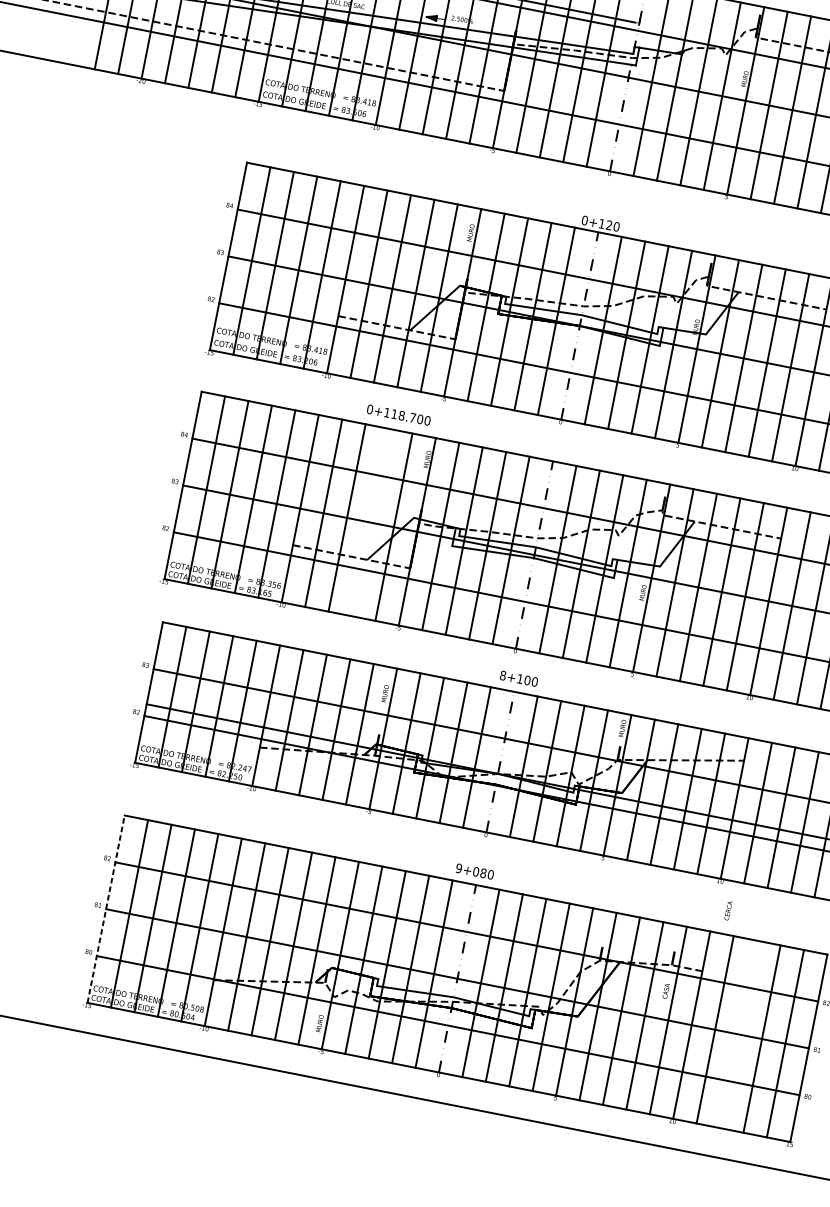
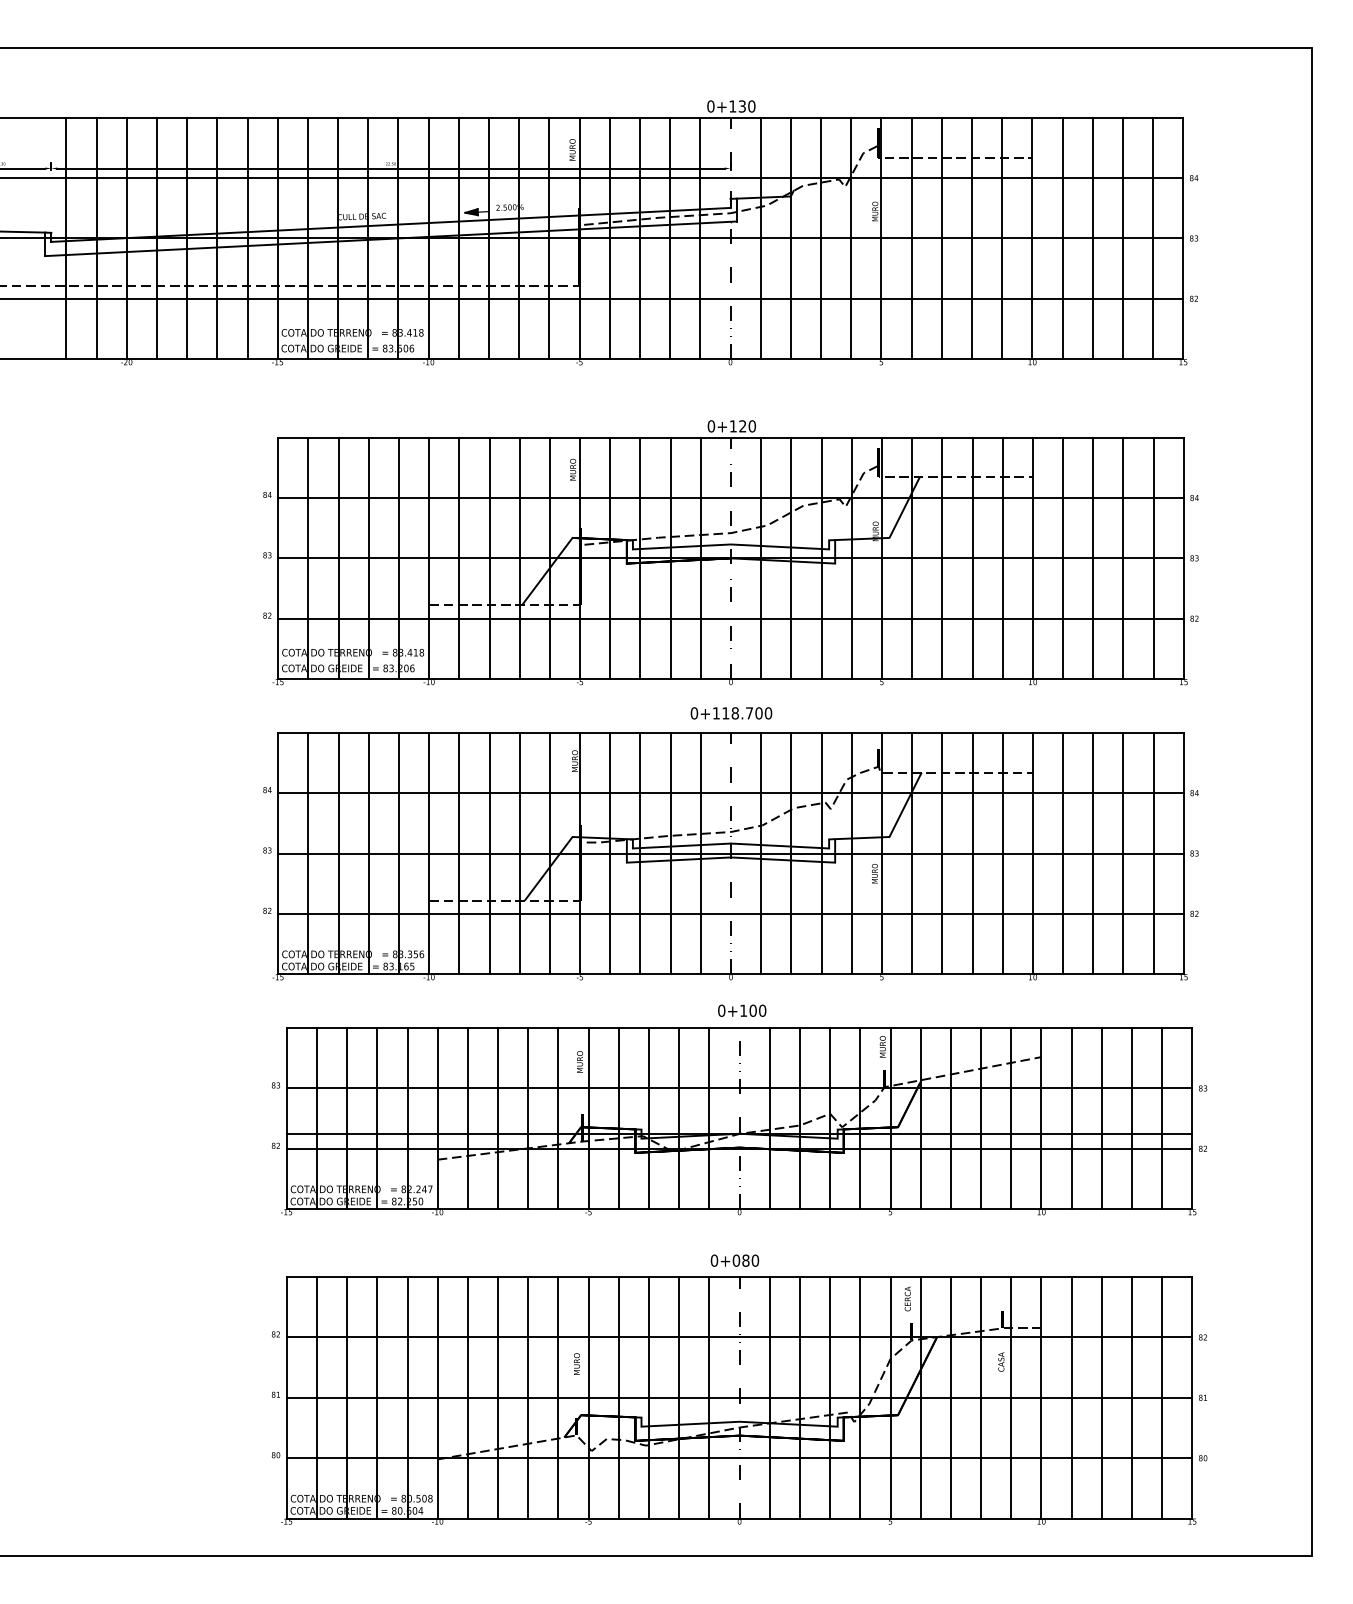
text: (398, 415) -> (731, 713), moved
line: (370, 522) -> (519, 853), added
text: (502, 675) -> (721, 1010), 8+100 -> 0+100
text: (458, 868) -> (713, 1260), 9+080 -> 0+080
line: (105, 908) -> (286, 1397), dashed -> solid
text: (728, 910) -> (907, 1298), moved
text: (319, 1022) -> (576, 1363), moved
line: (738, 1034) -> (1101, 1397), added

